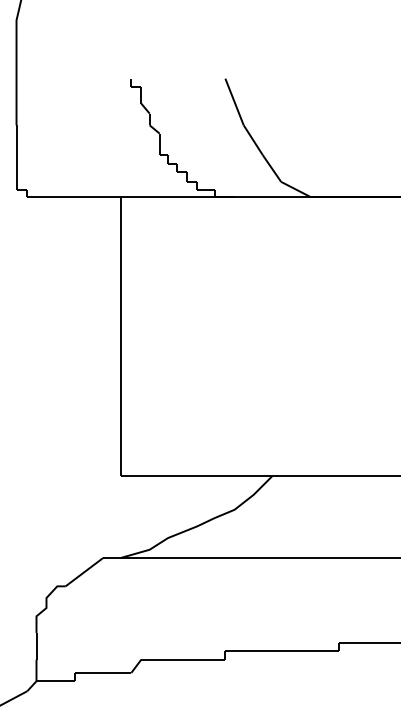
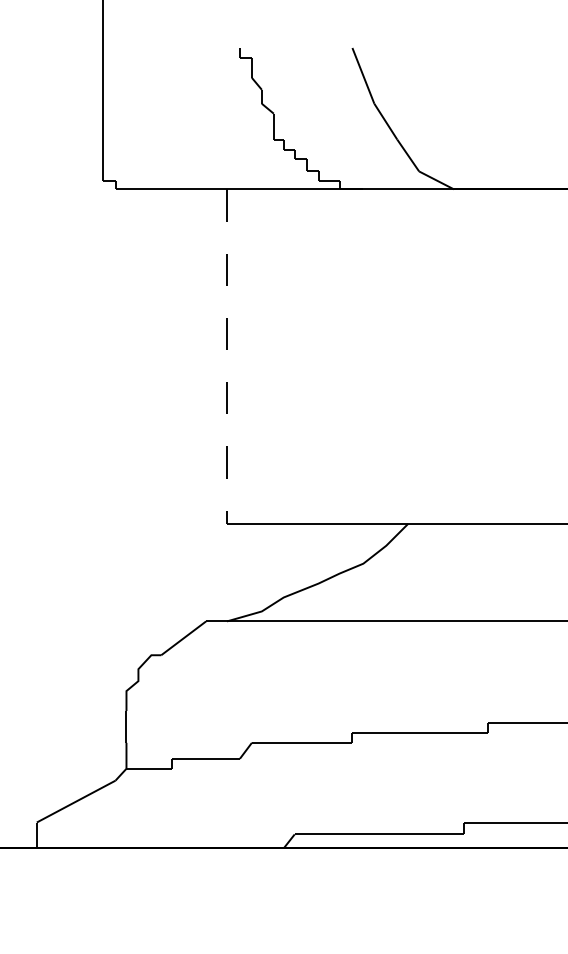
line: (120, 337) -> (227, 357), solid -> dashed

